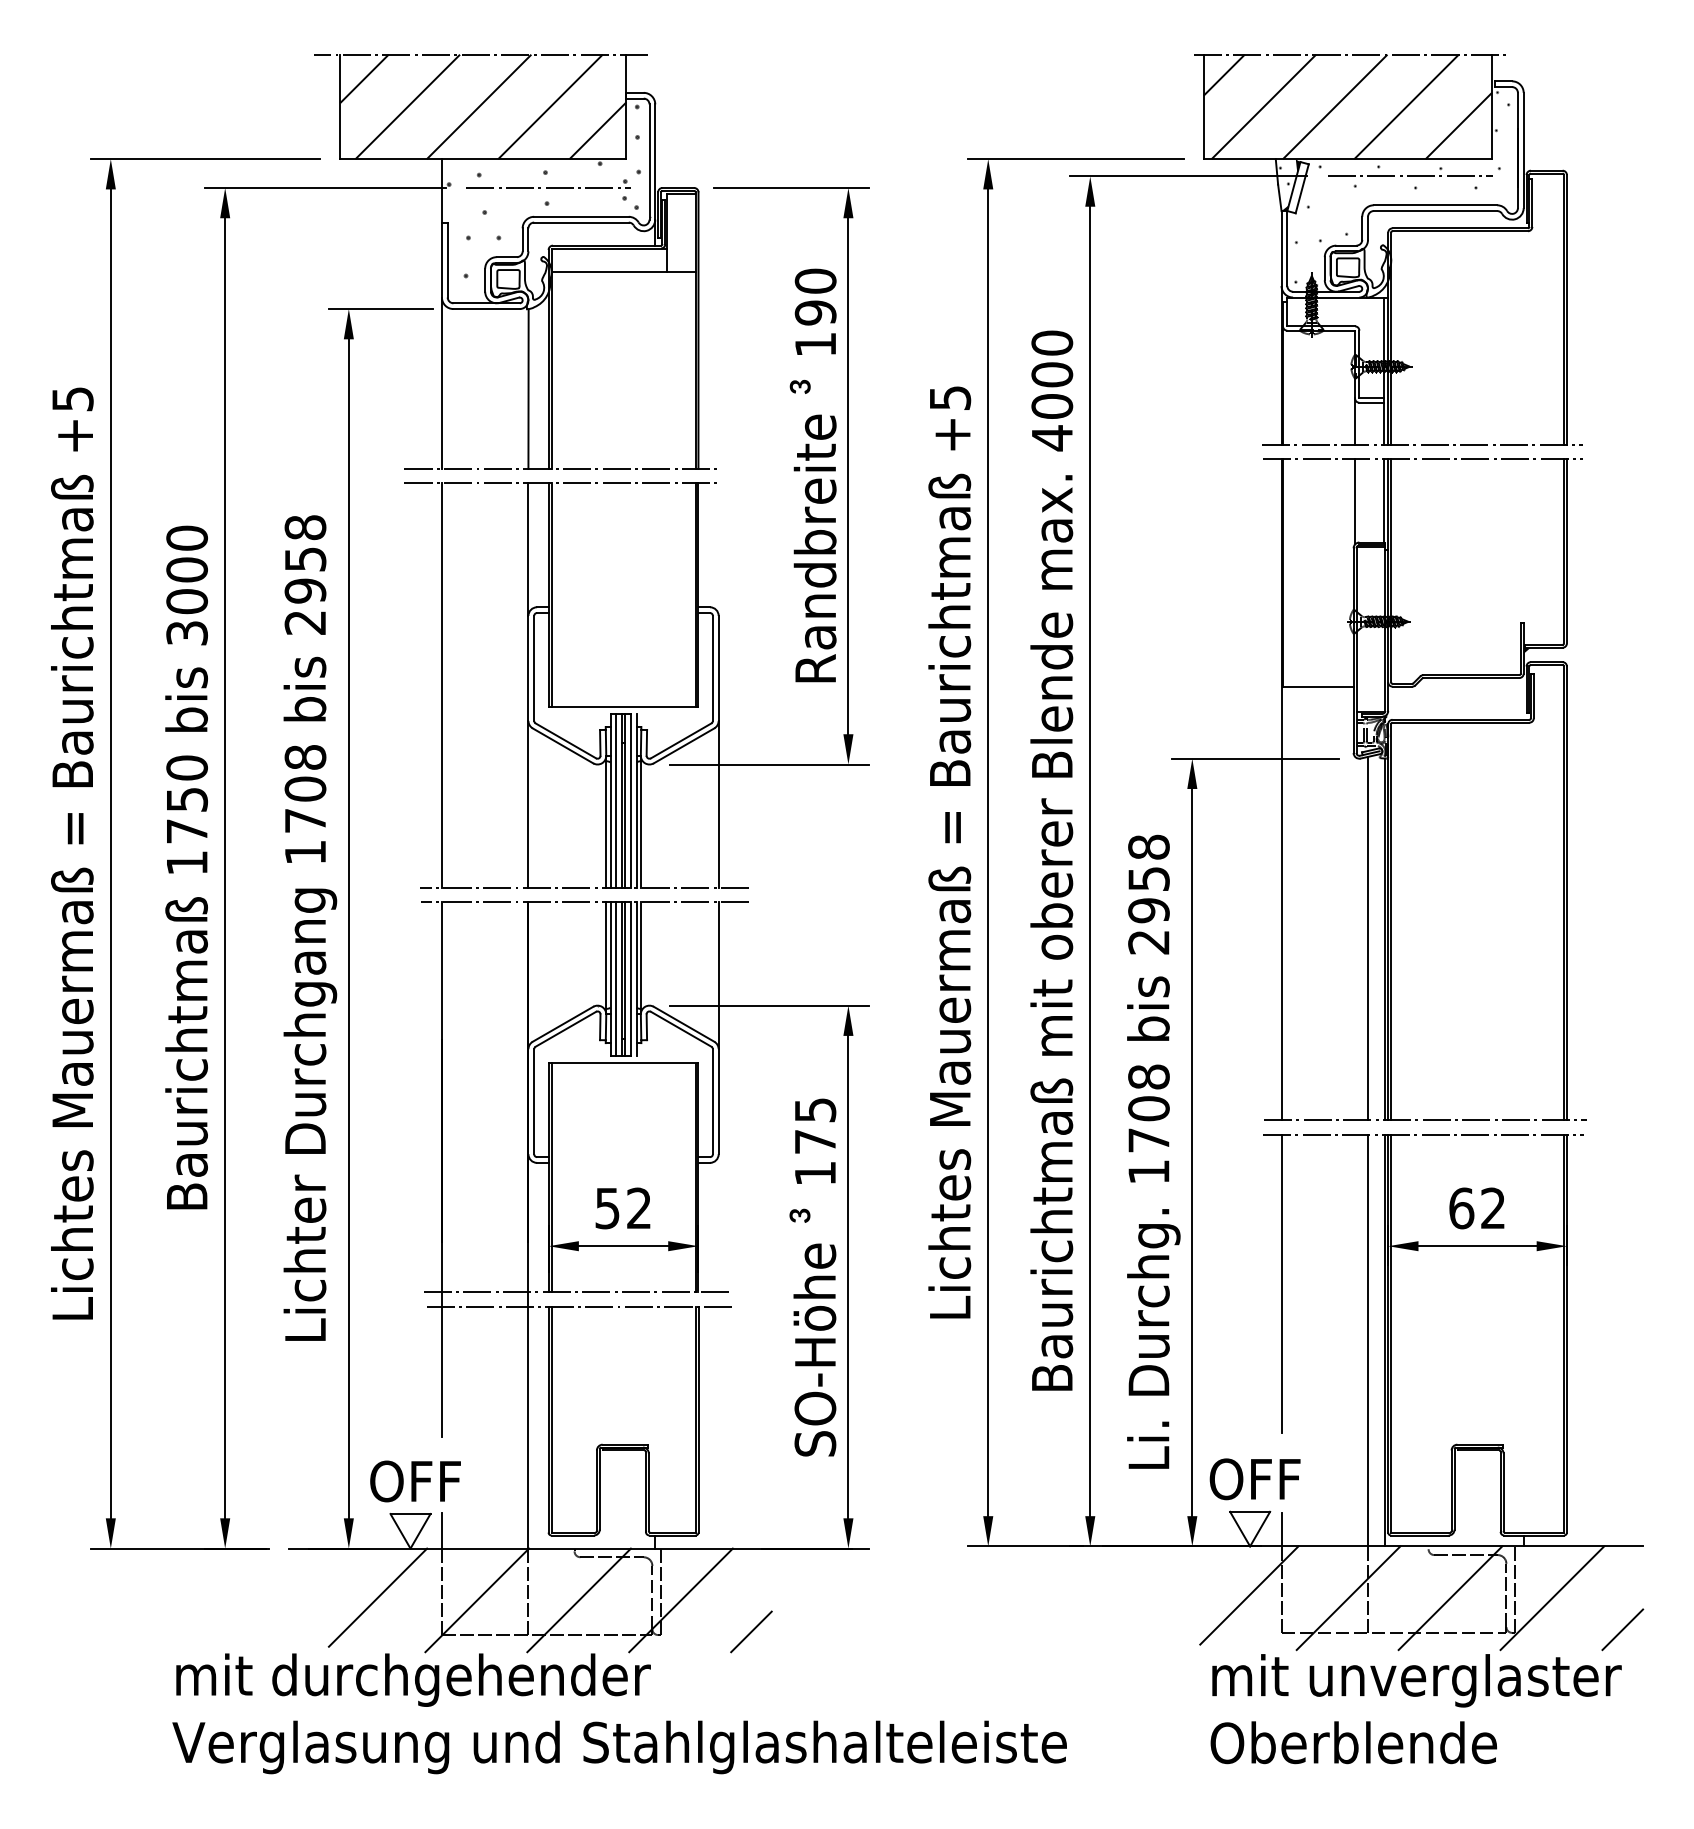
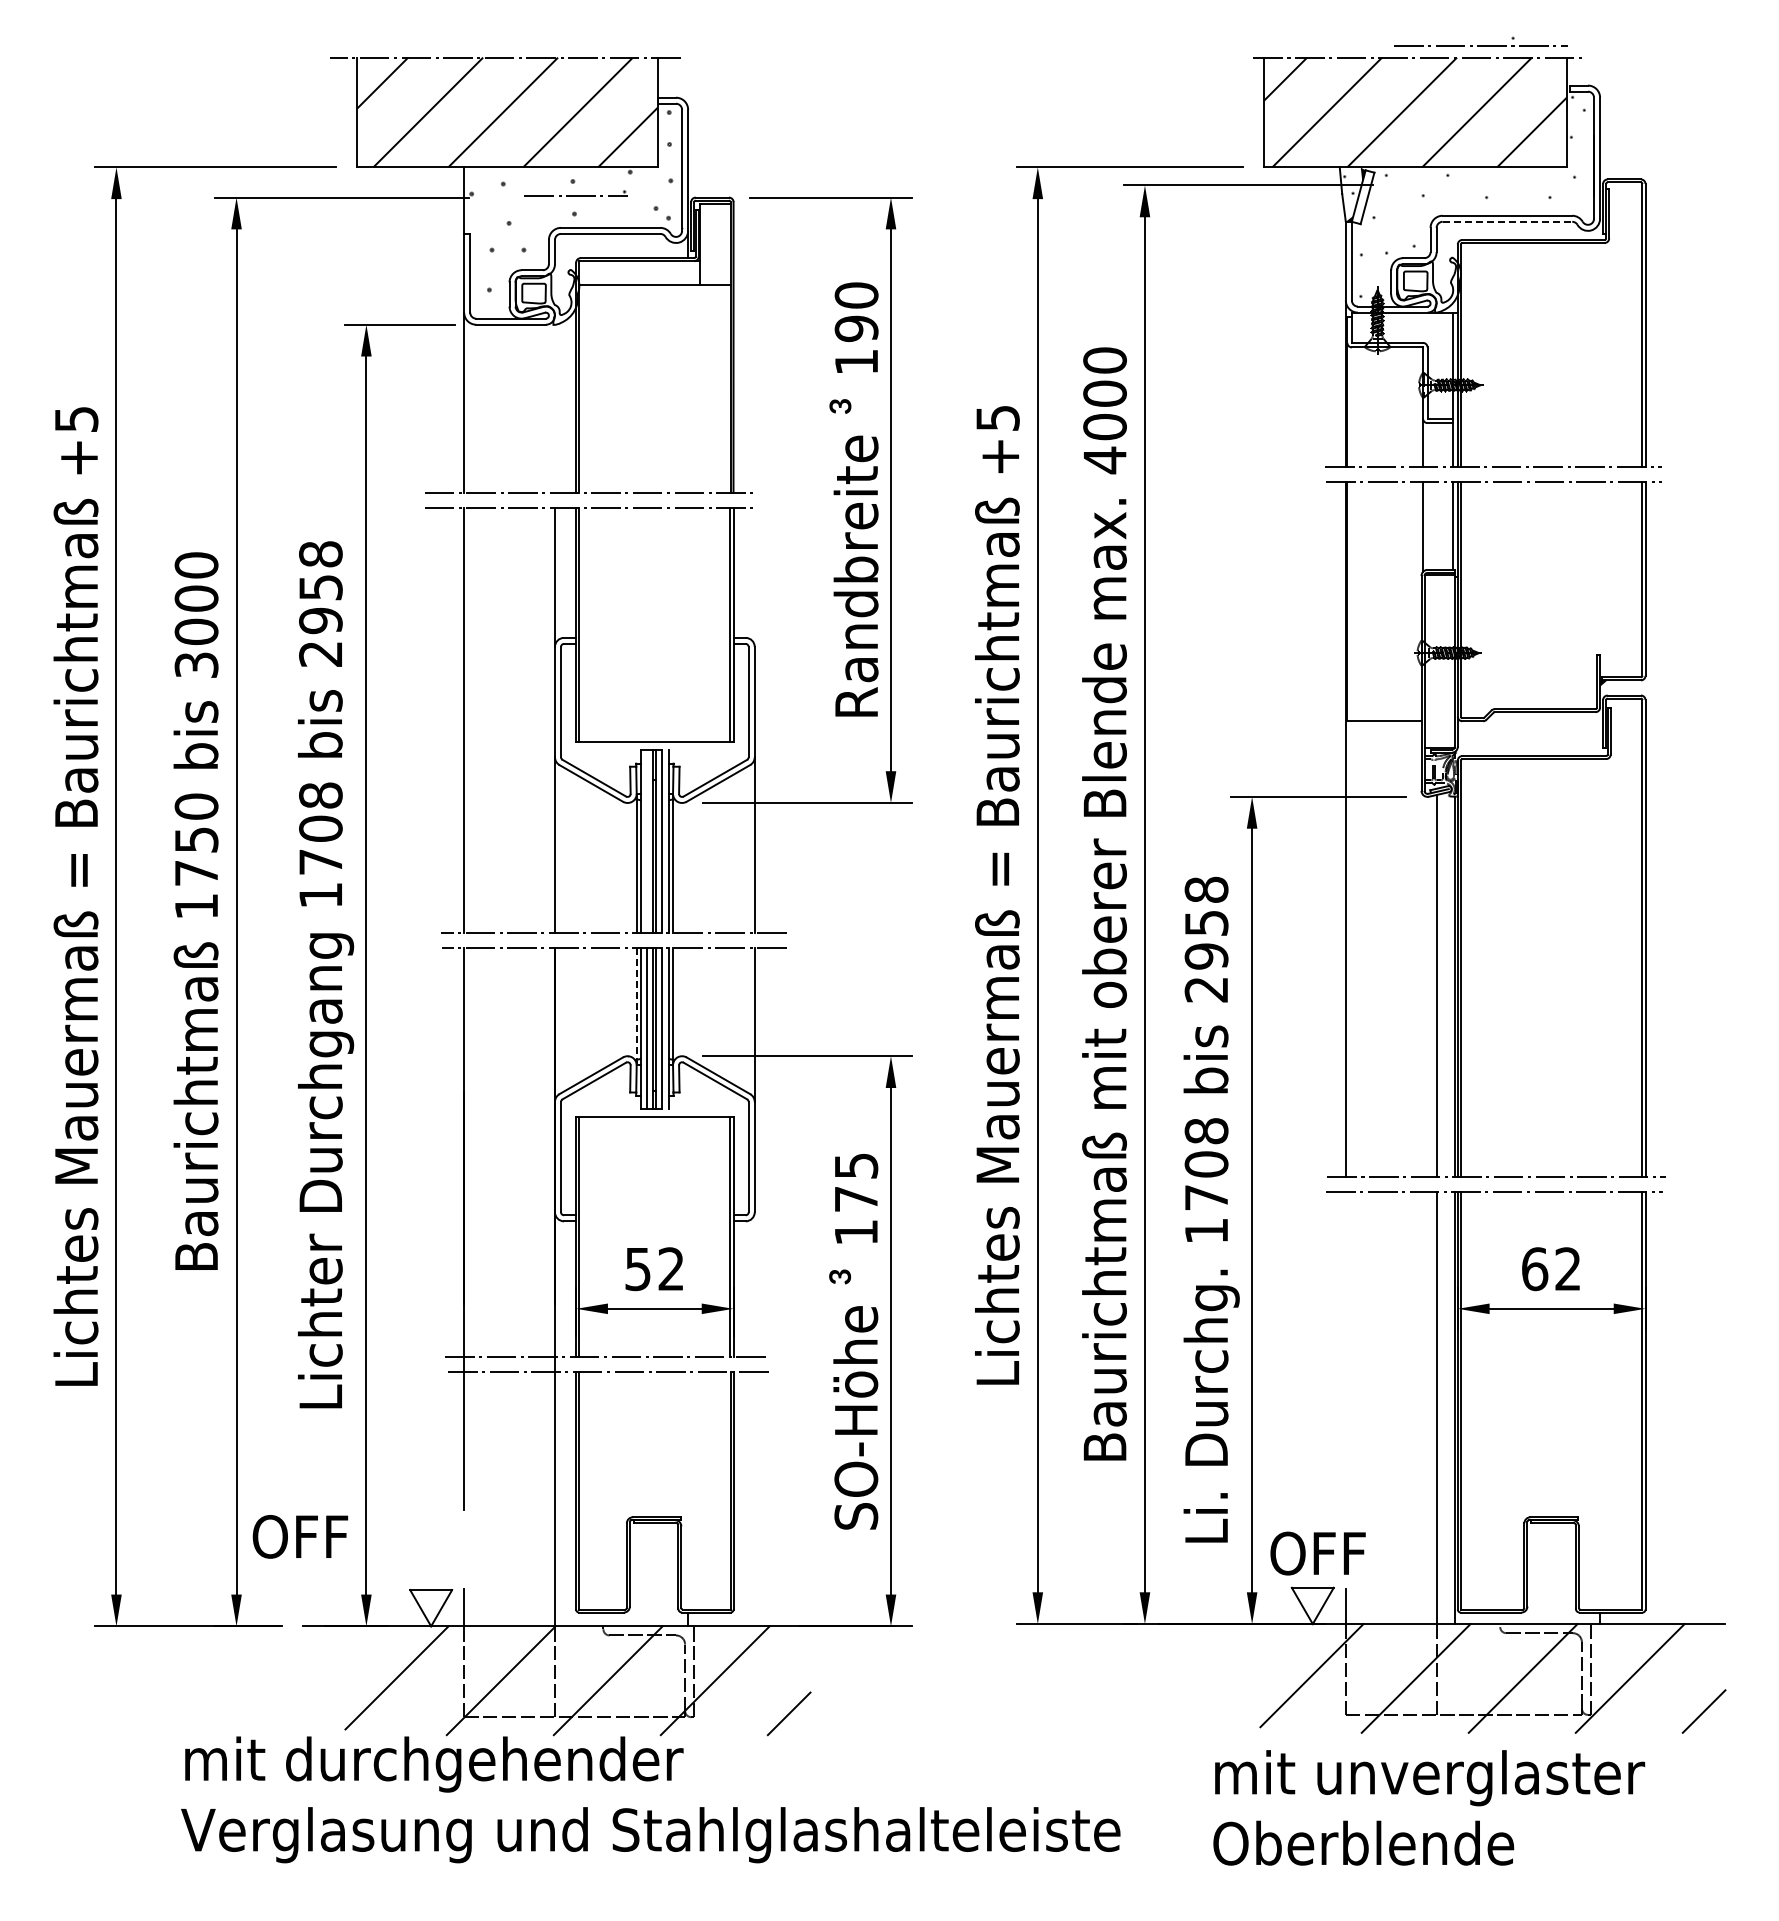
part: (1409, 171) -> (1480, 41), moved
part: (548, 184) -> (576, 193), size x0.6
line: (1435, 210) -> (1507, 221), solid -> dashed
line: (527, 388) -> (554, 408), removed
line: (616, 801) -> (647, 841), removed
line: (606, 958) -> (636, 1006), solid -> dashed
line: (1281, 1283) -> (1345, 1347), removed
text: (415, 1481) -> (300, 1536), moved
text: (1416, 1708) -> (1429, 1807), moved

